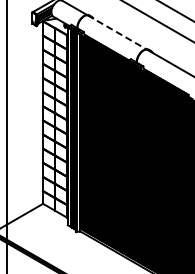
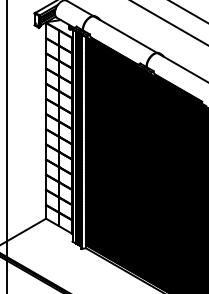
line: (116, 32) -> (124, 34), dashed -> solid

